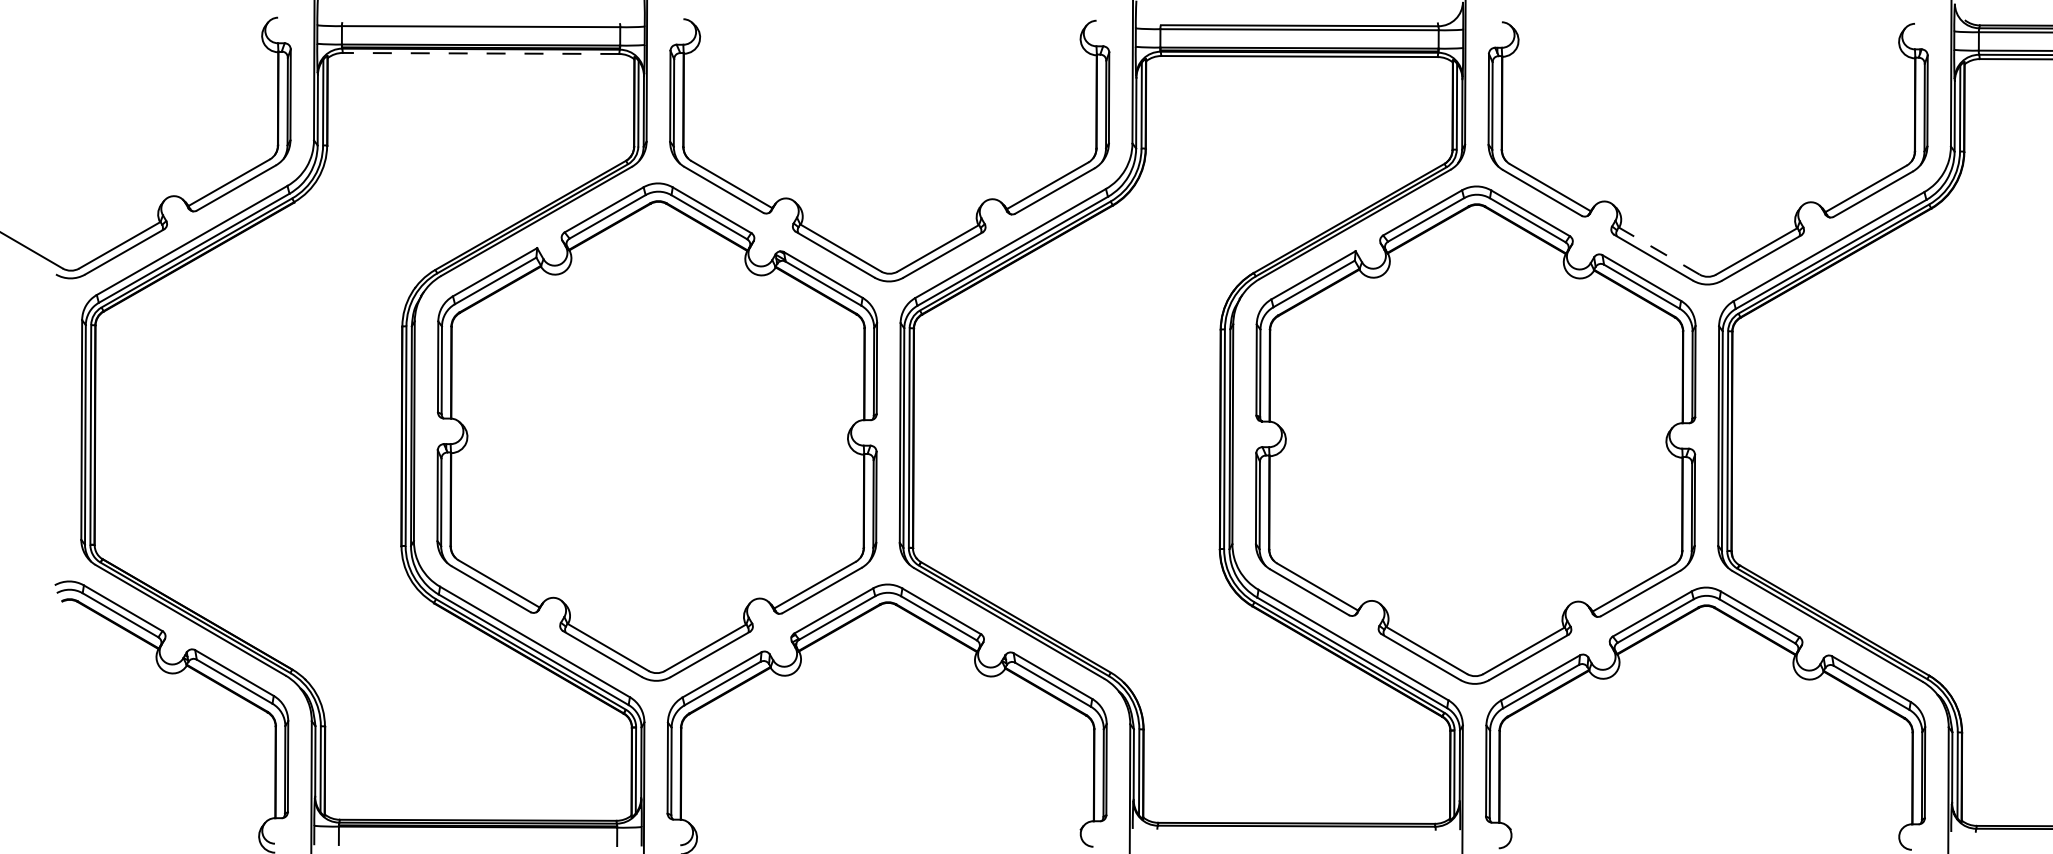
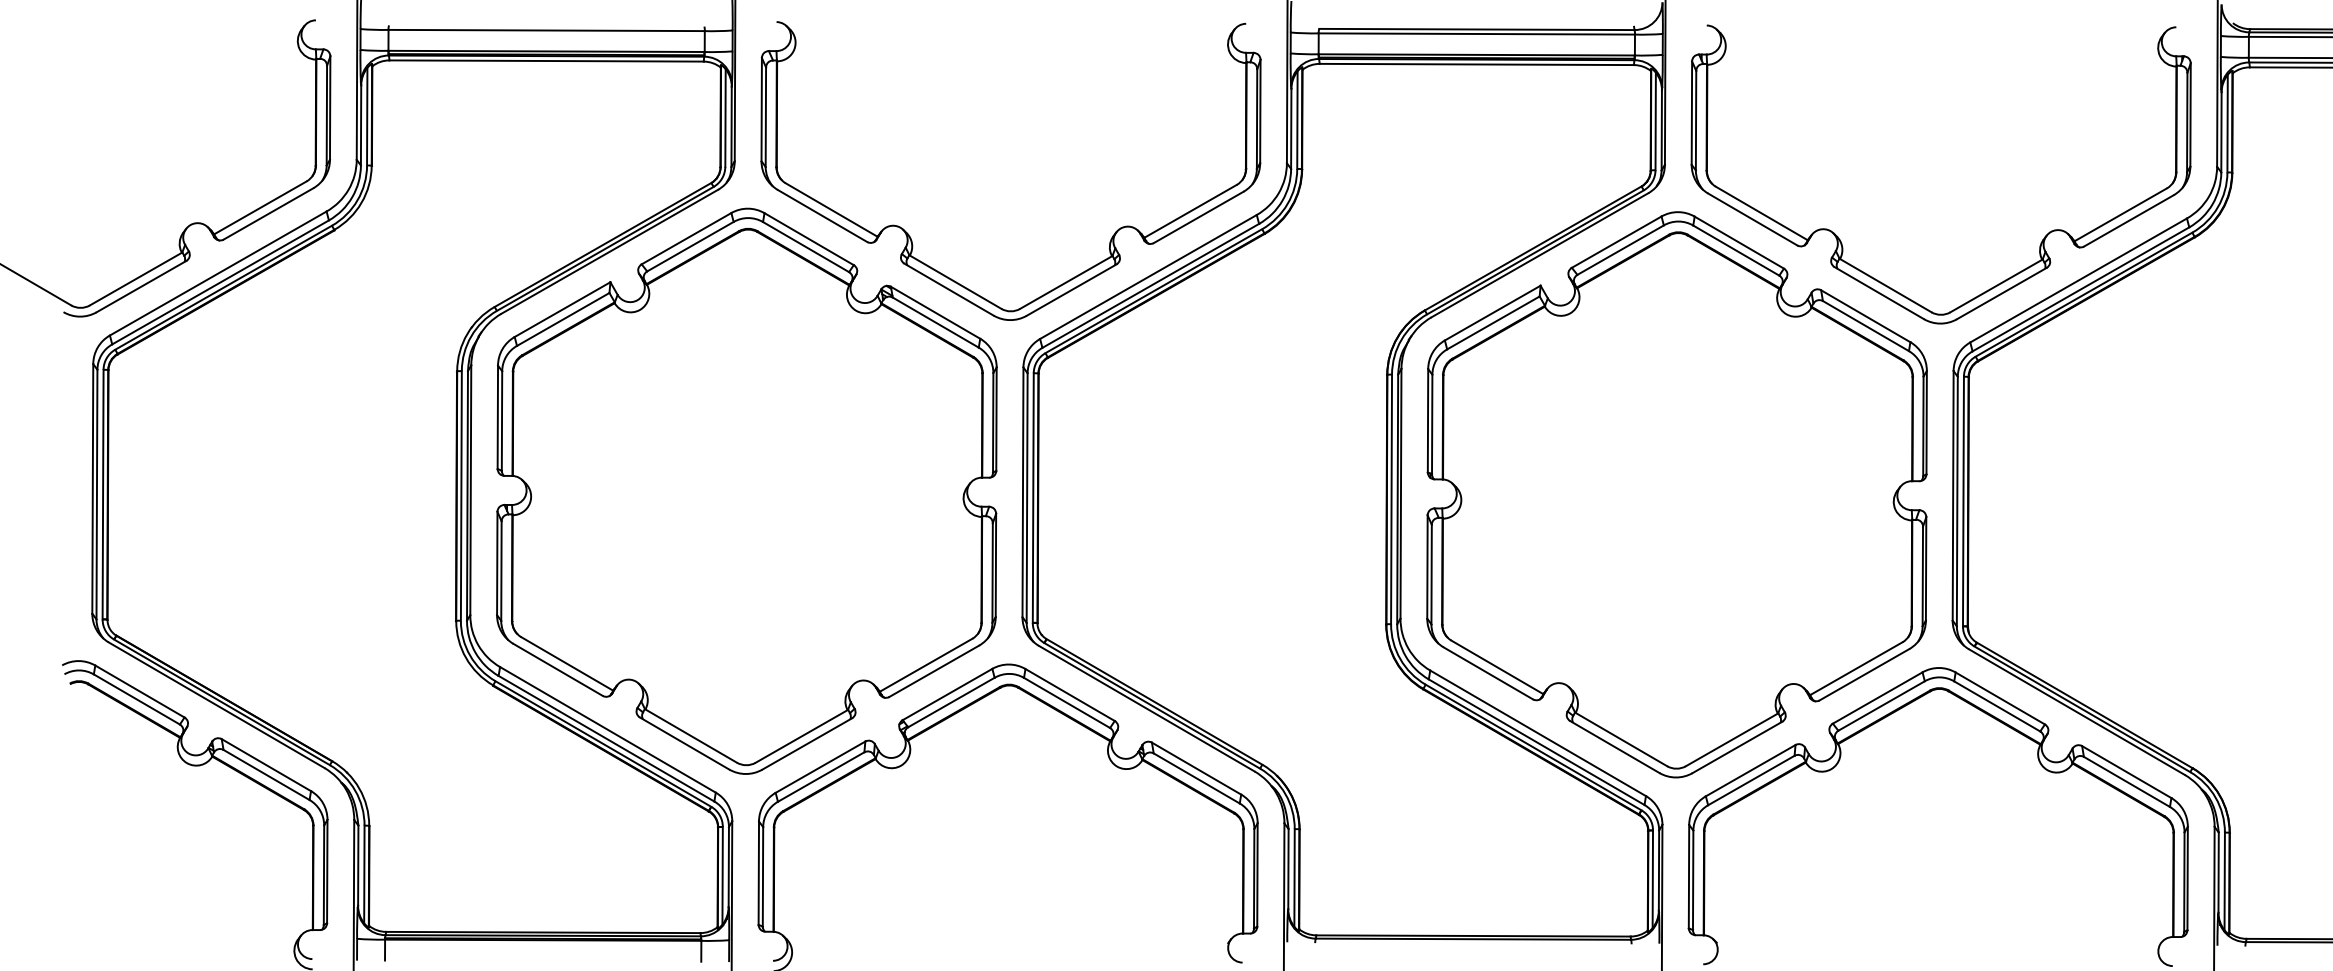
line: (480, 53) -> (546, 61), dashed -> solid
line: (1659, 251) -> (1885, 285), dashed -> solid

